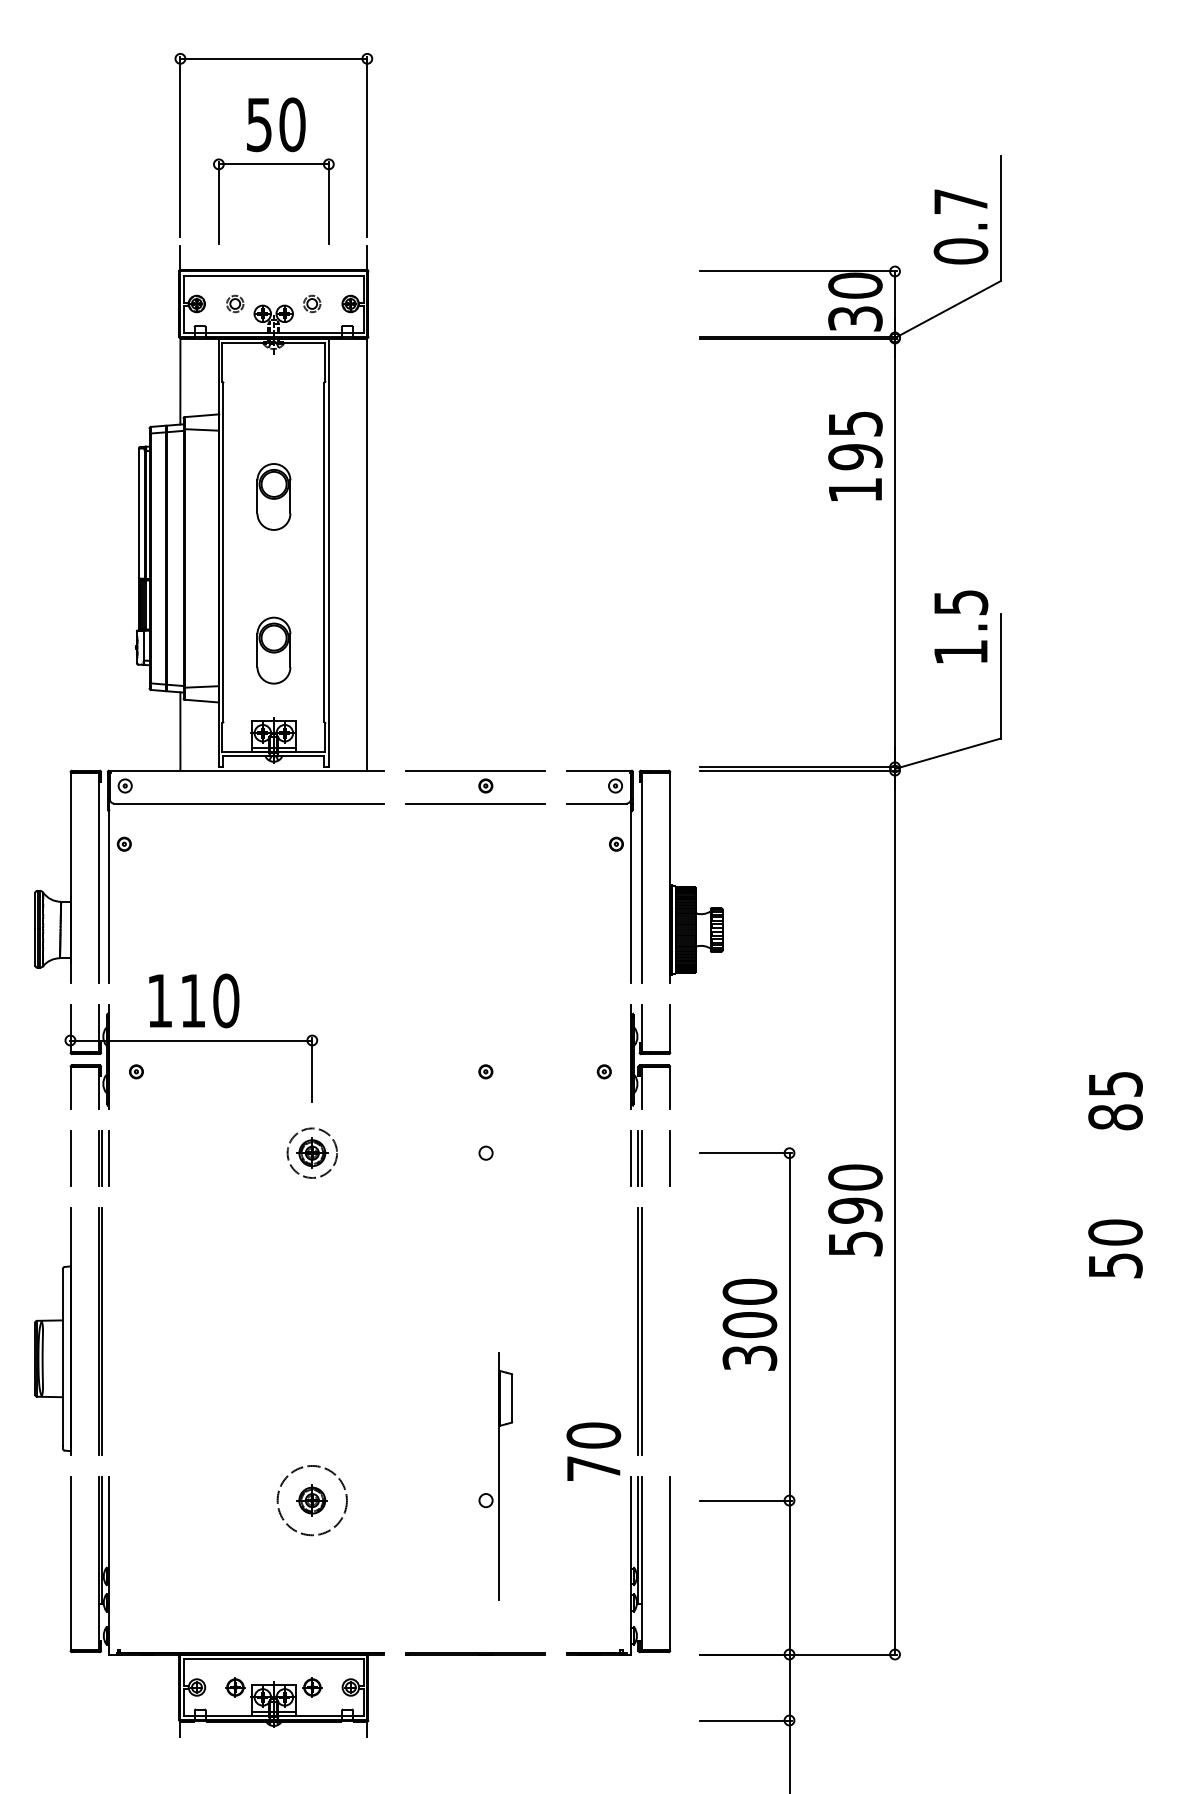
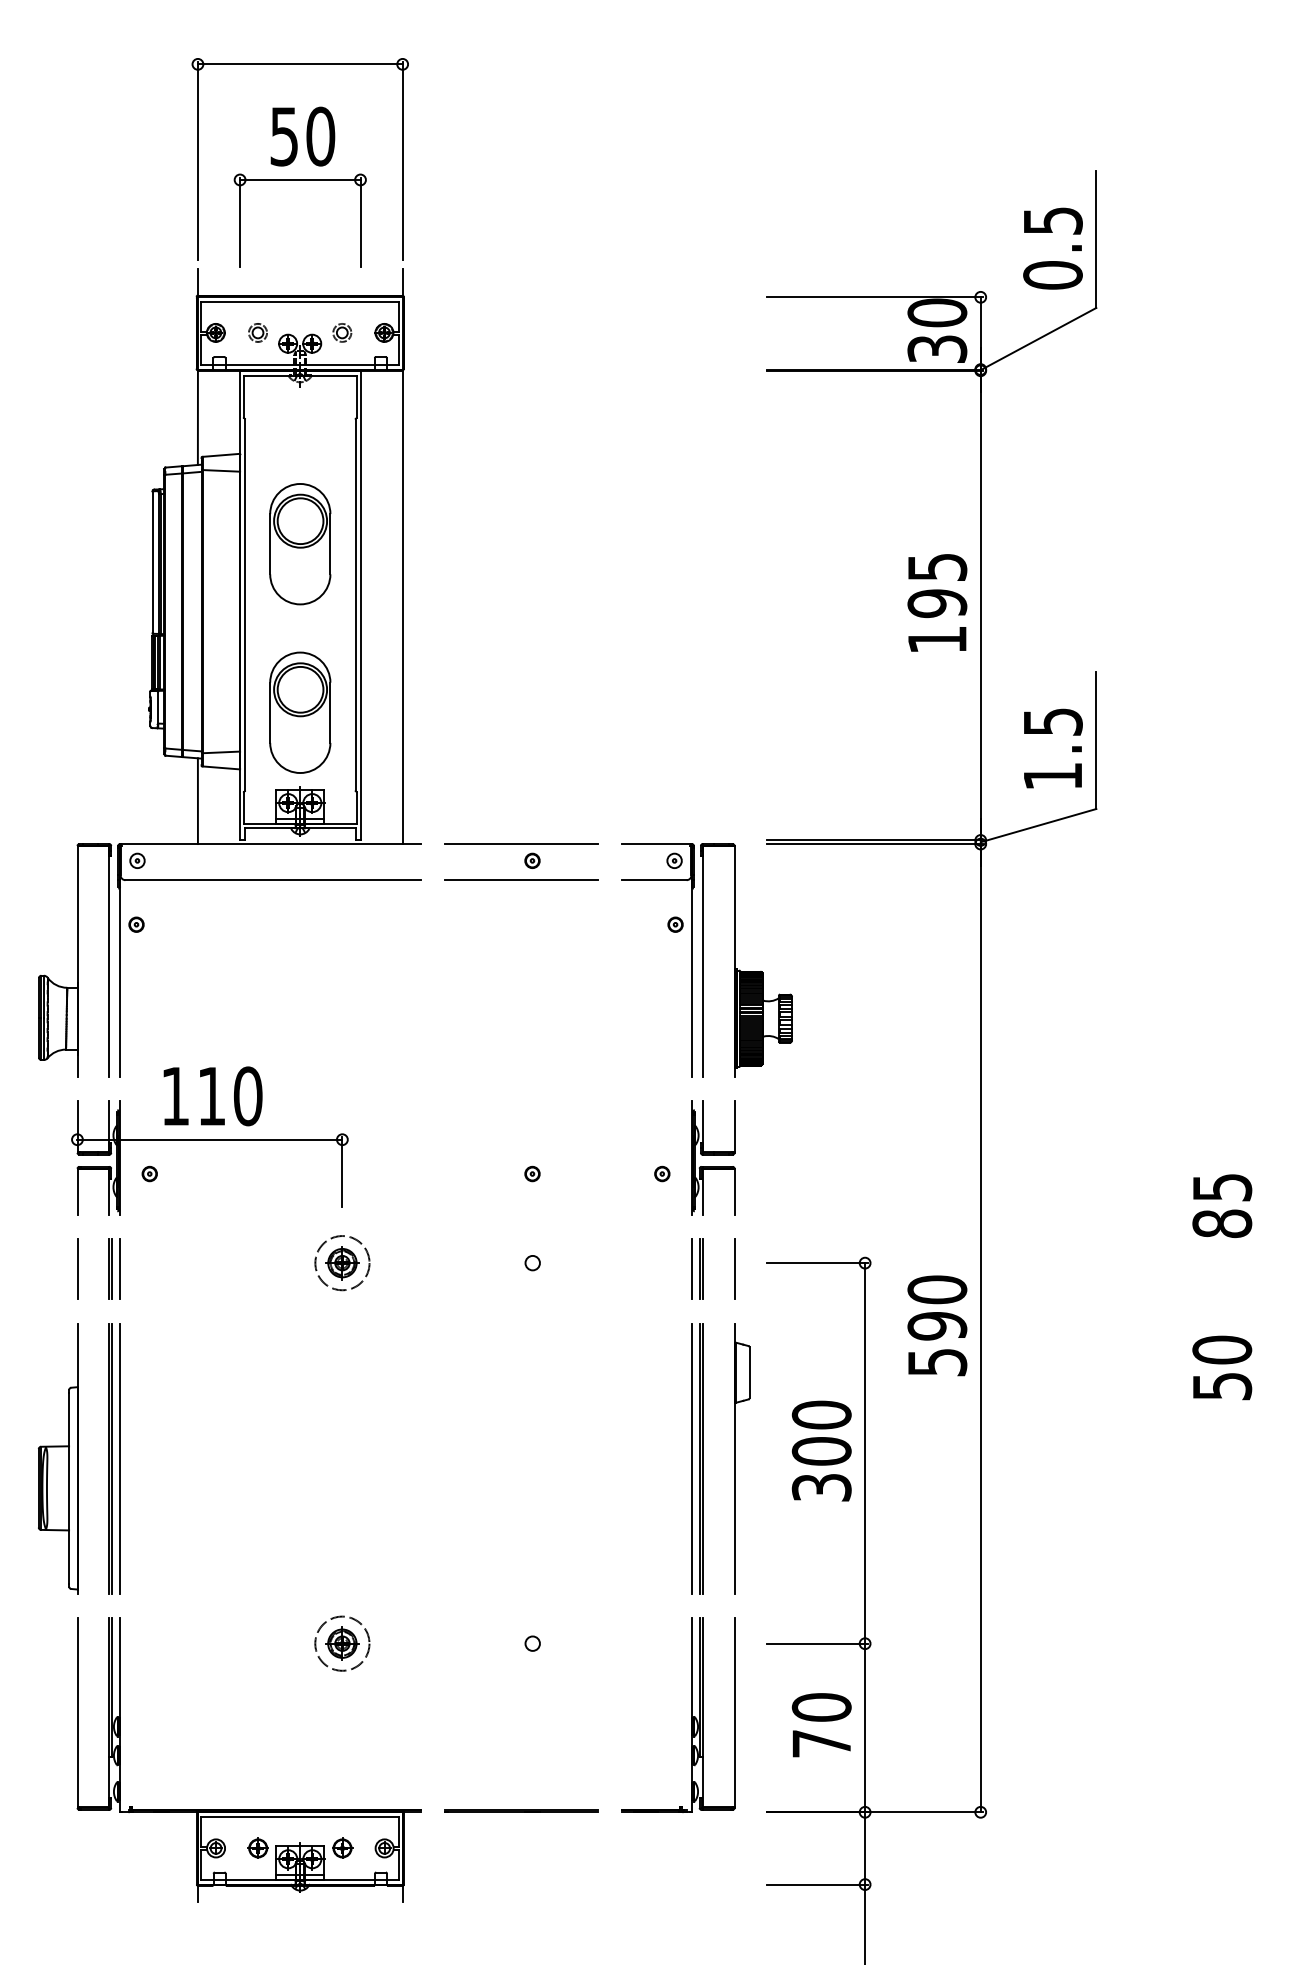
text: (961, 201) -> (1053, 220), 0.7 -> 0.5
text: (855, 456) -> (937, 602), moved
part: (274, 497) -> (300, 544), size x1.67
text: (961, 626) -> (1053, 748), moved
part: (274, 650) -> (300, 712), size x1.67
line: (109, 1331) -> (120, 1458), added
line: (630, 1331) -> (691, 1458), added
text: (593, 1452) -> (821, 1725), moved
part: (499, 1476) -> (735, 1458), moved
circle: (312, 1500) -> (342, 1643), size x0.71

